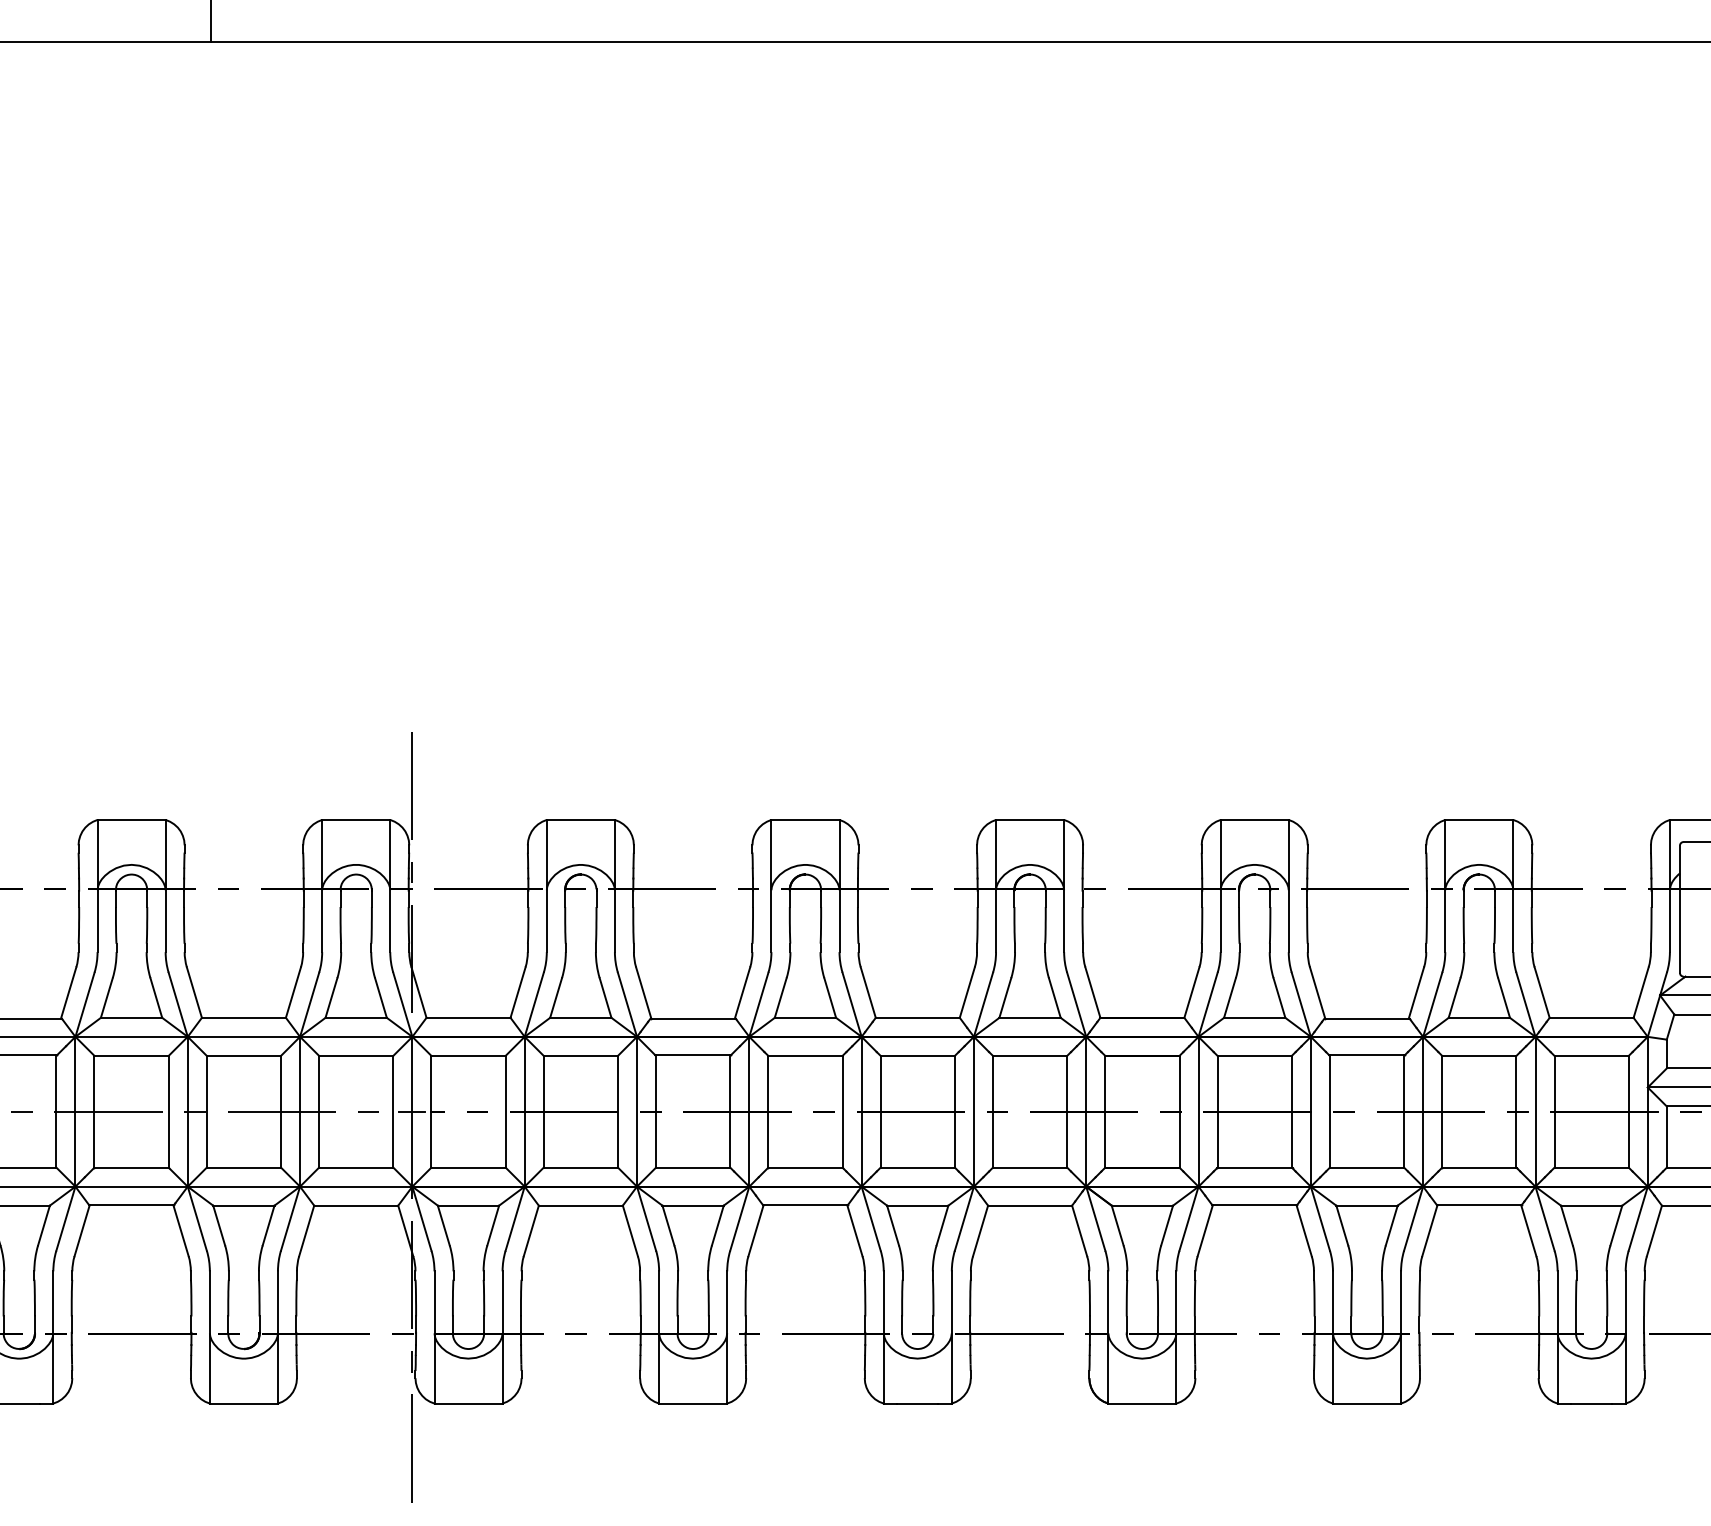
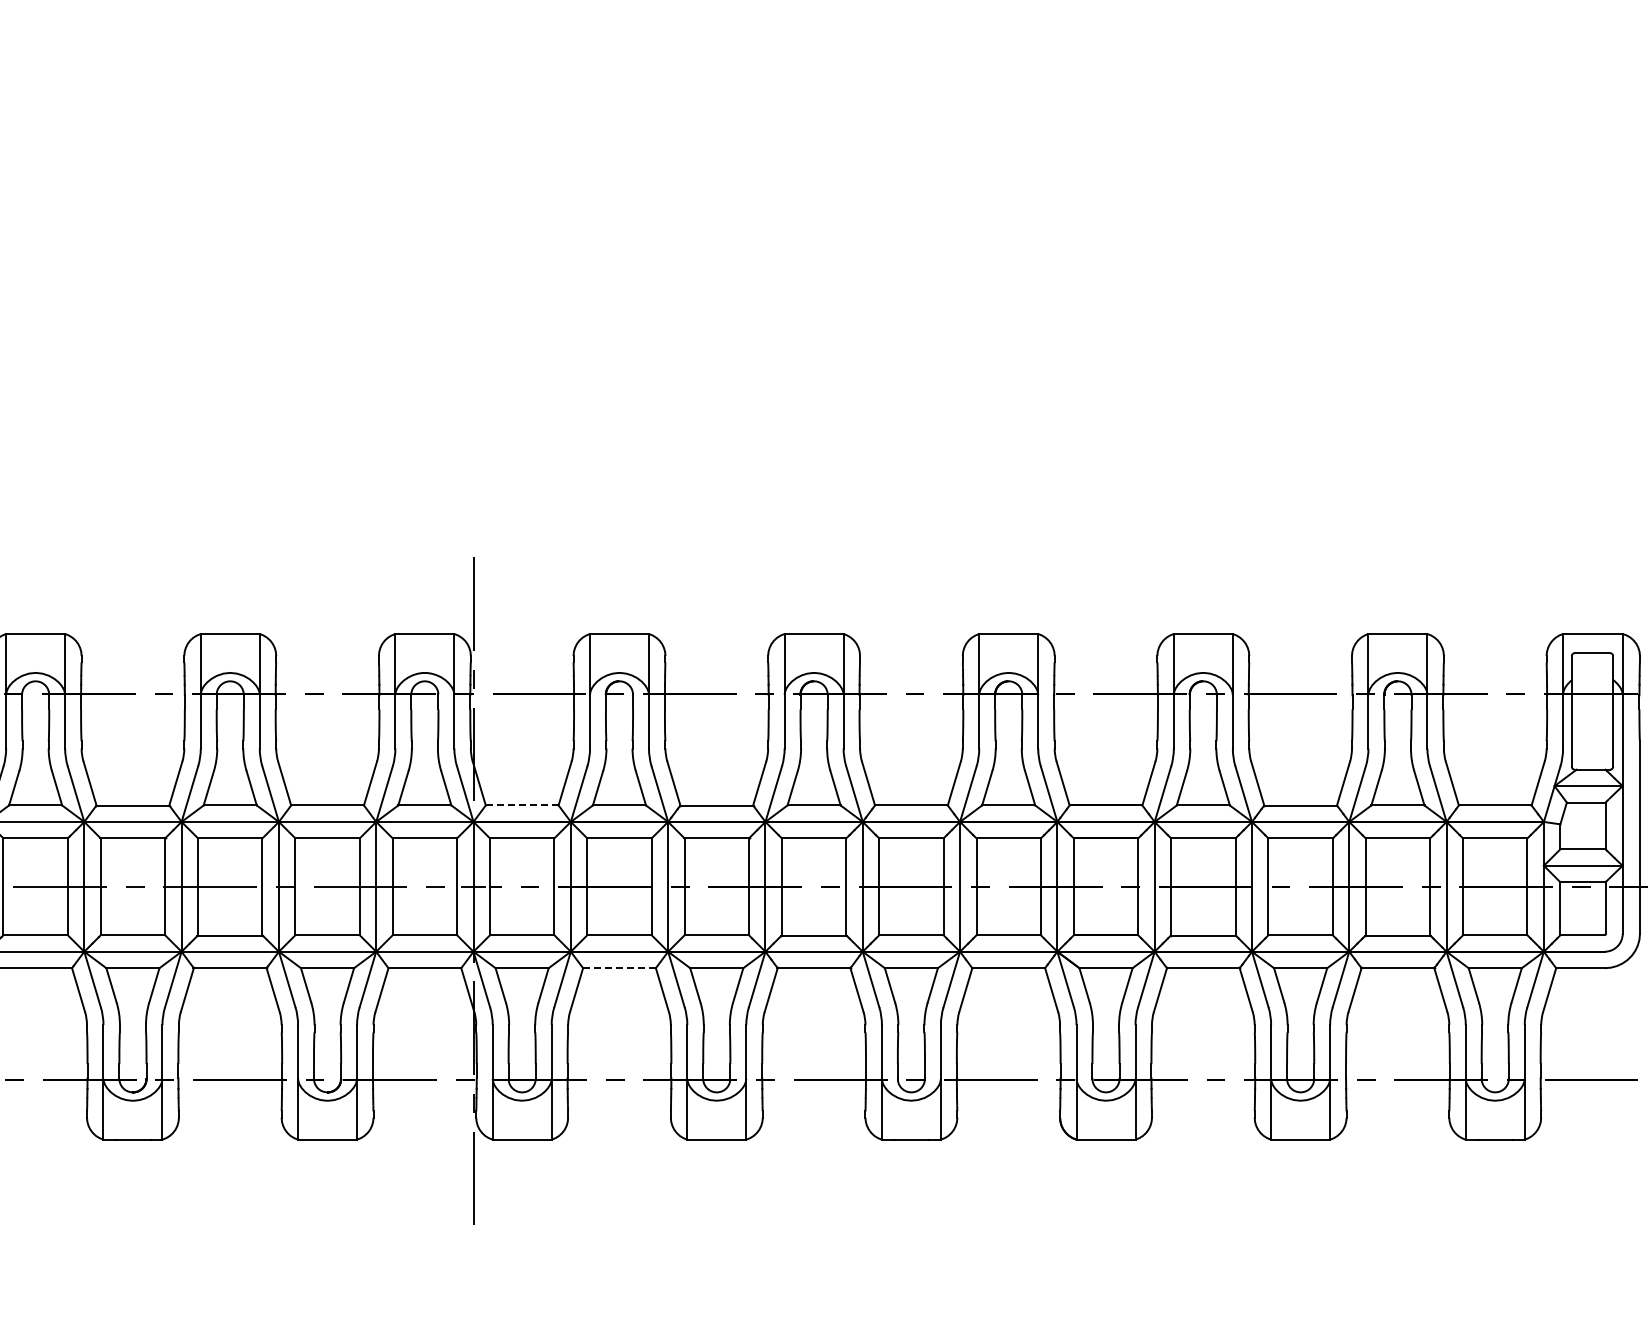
line: (467, 1017) -> (521, 805), solid -> dashed
line: (582, 1206) -> (620, 968), solid -> dashed

